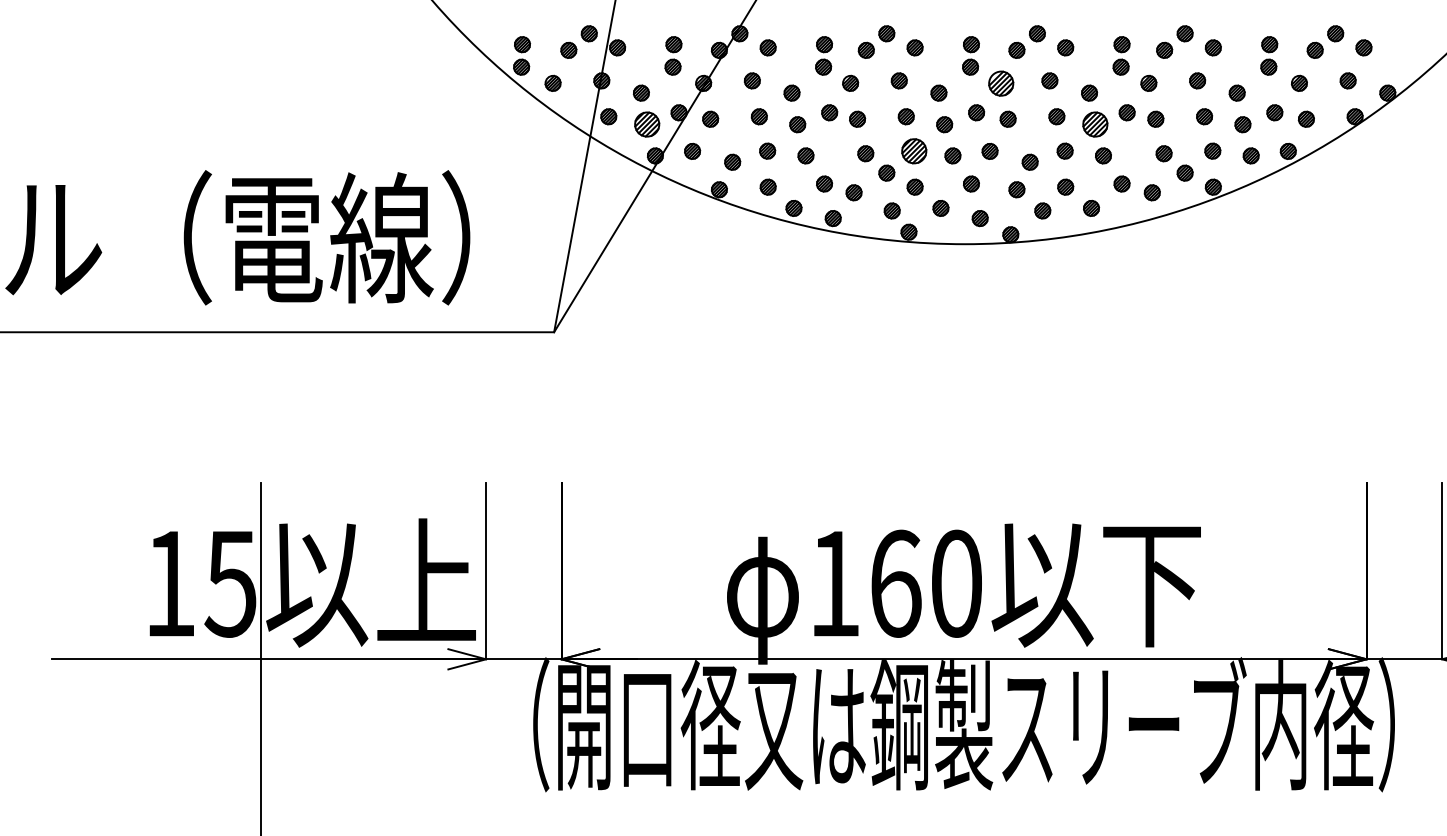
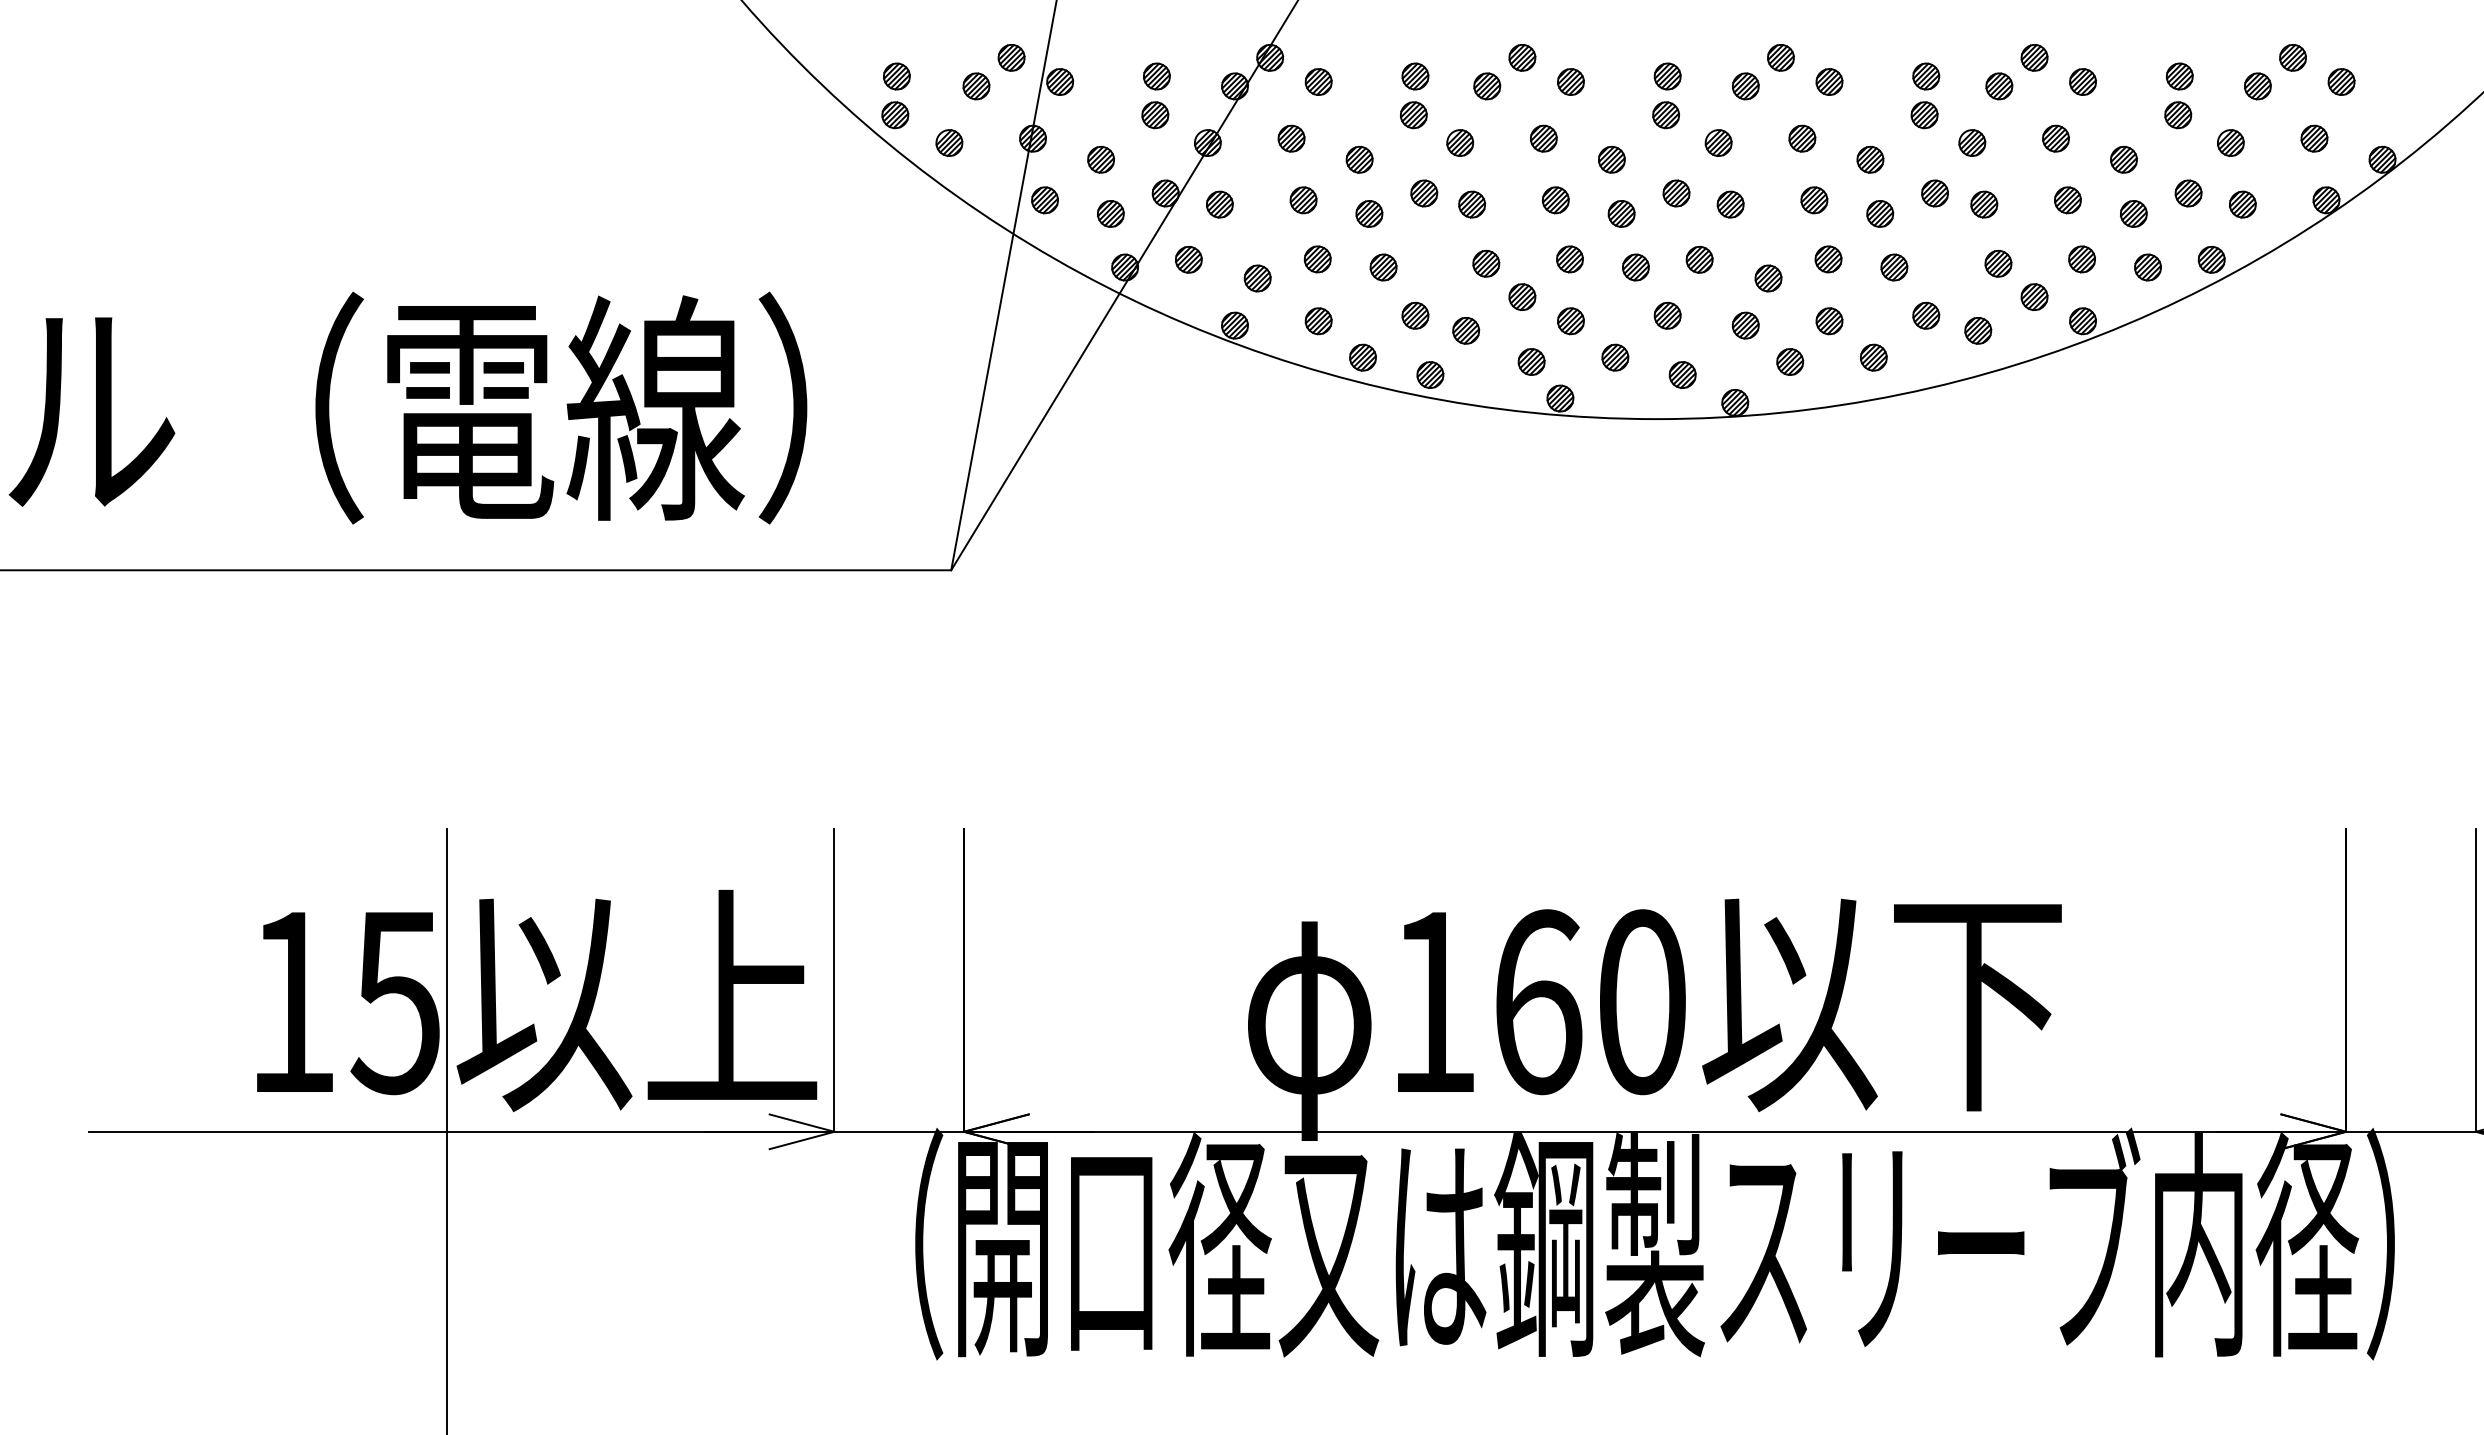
part: (1000, 82) -> (1717, 141), size x0.62
part: (646, 124) -> (1109, 213), size x0.62
part: (1094, 124) -> (1878, 213), size x0.62
part: (914, 150) -> (1569, 258), size x0.62

